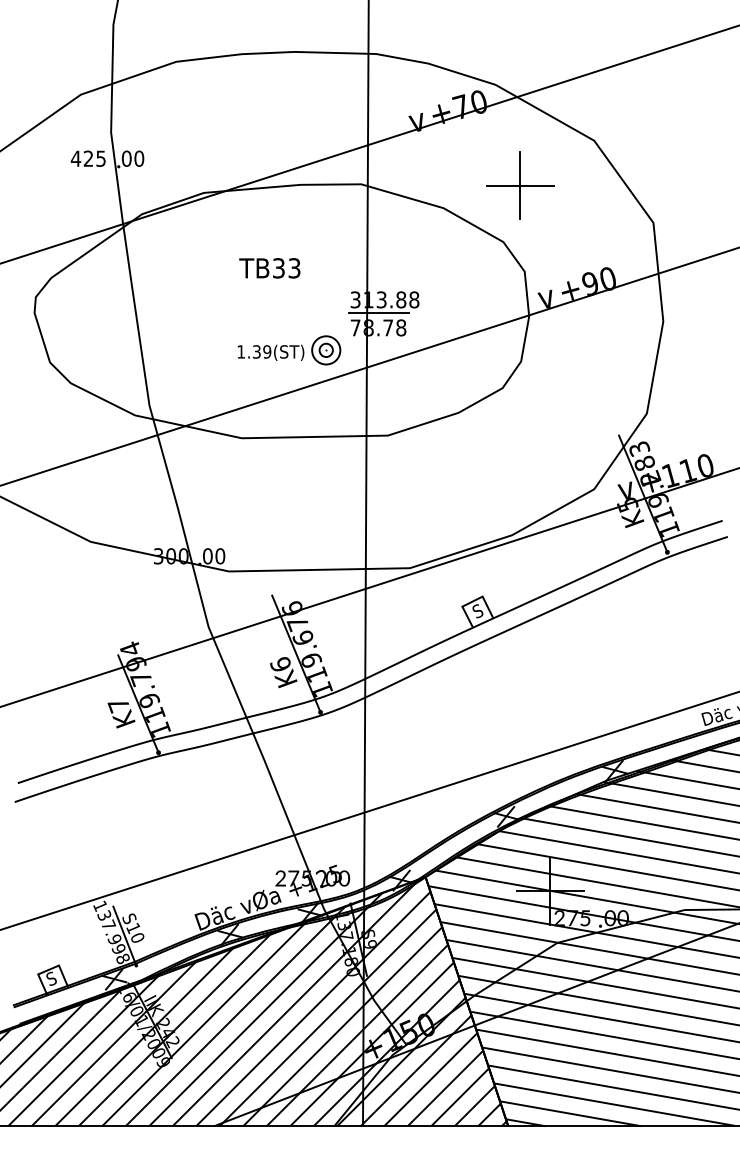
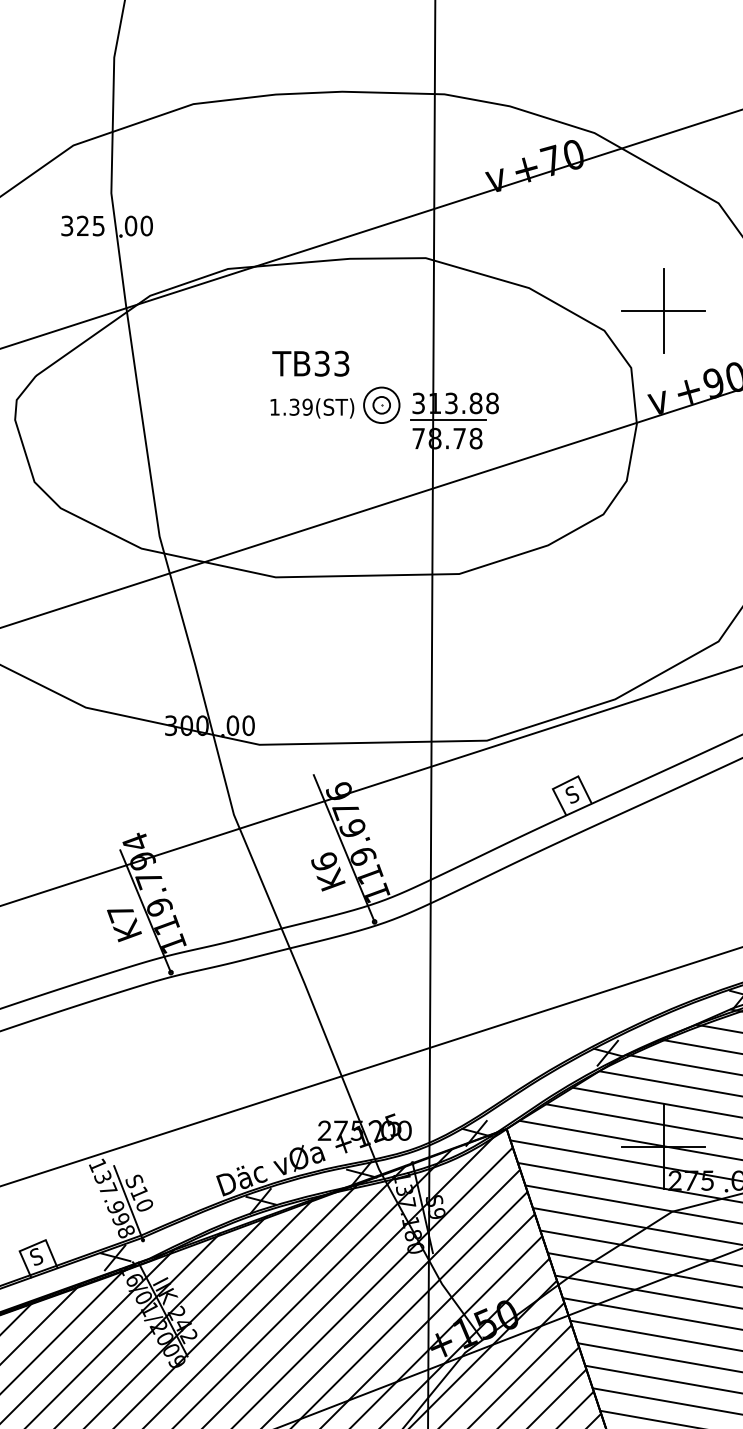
text: (75, 158) -> (66, 225), 425 -> 325
part: (520, 185) -> (663, 311), moved
part: (289, 350) -> (335, 405), moved

